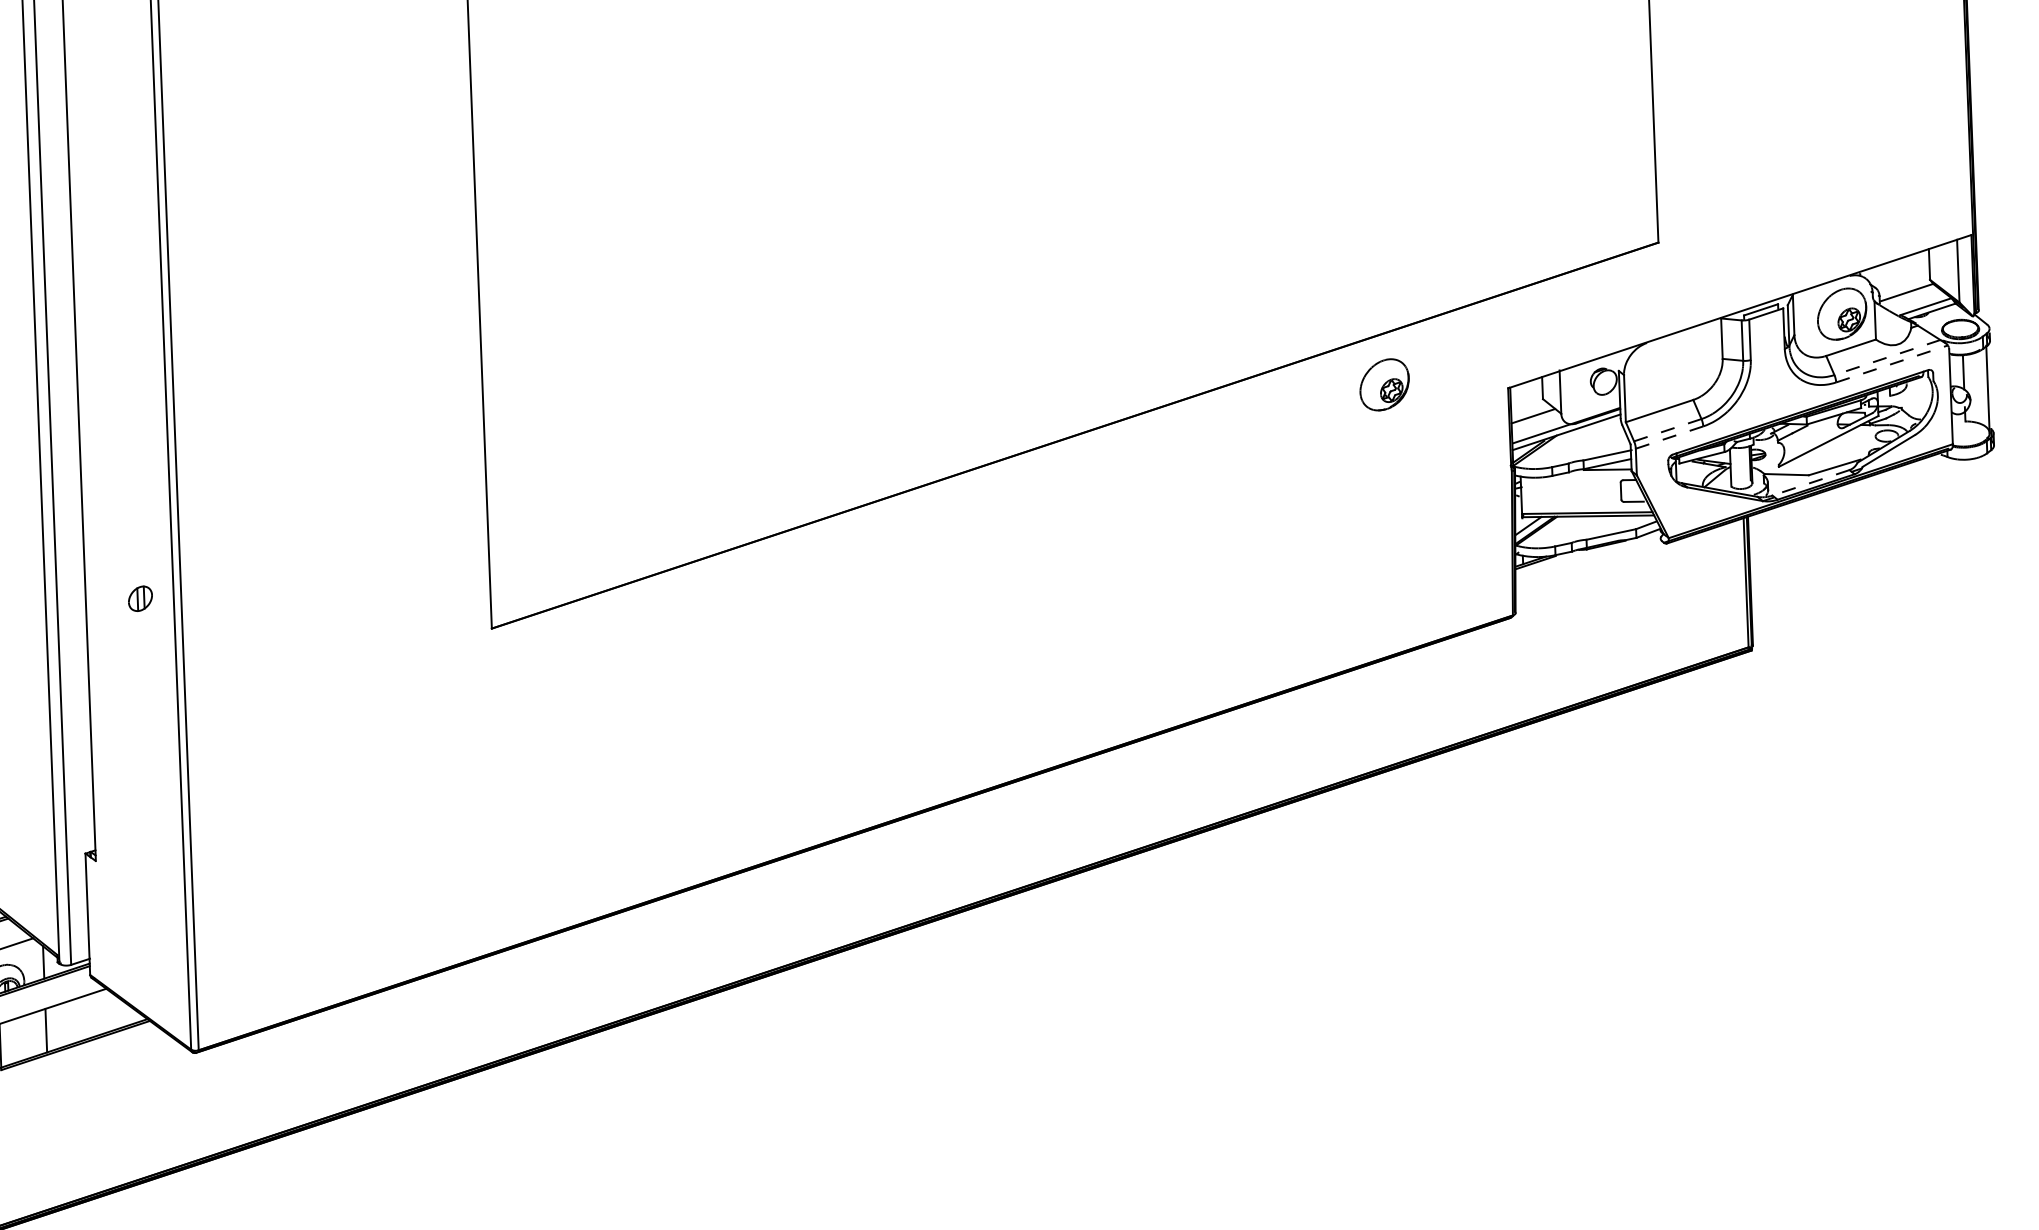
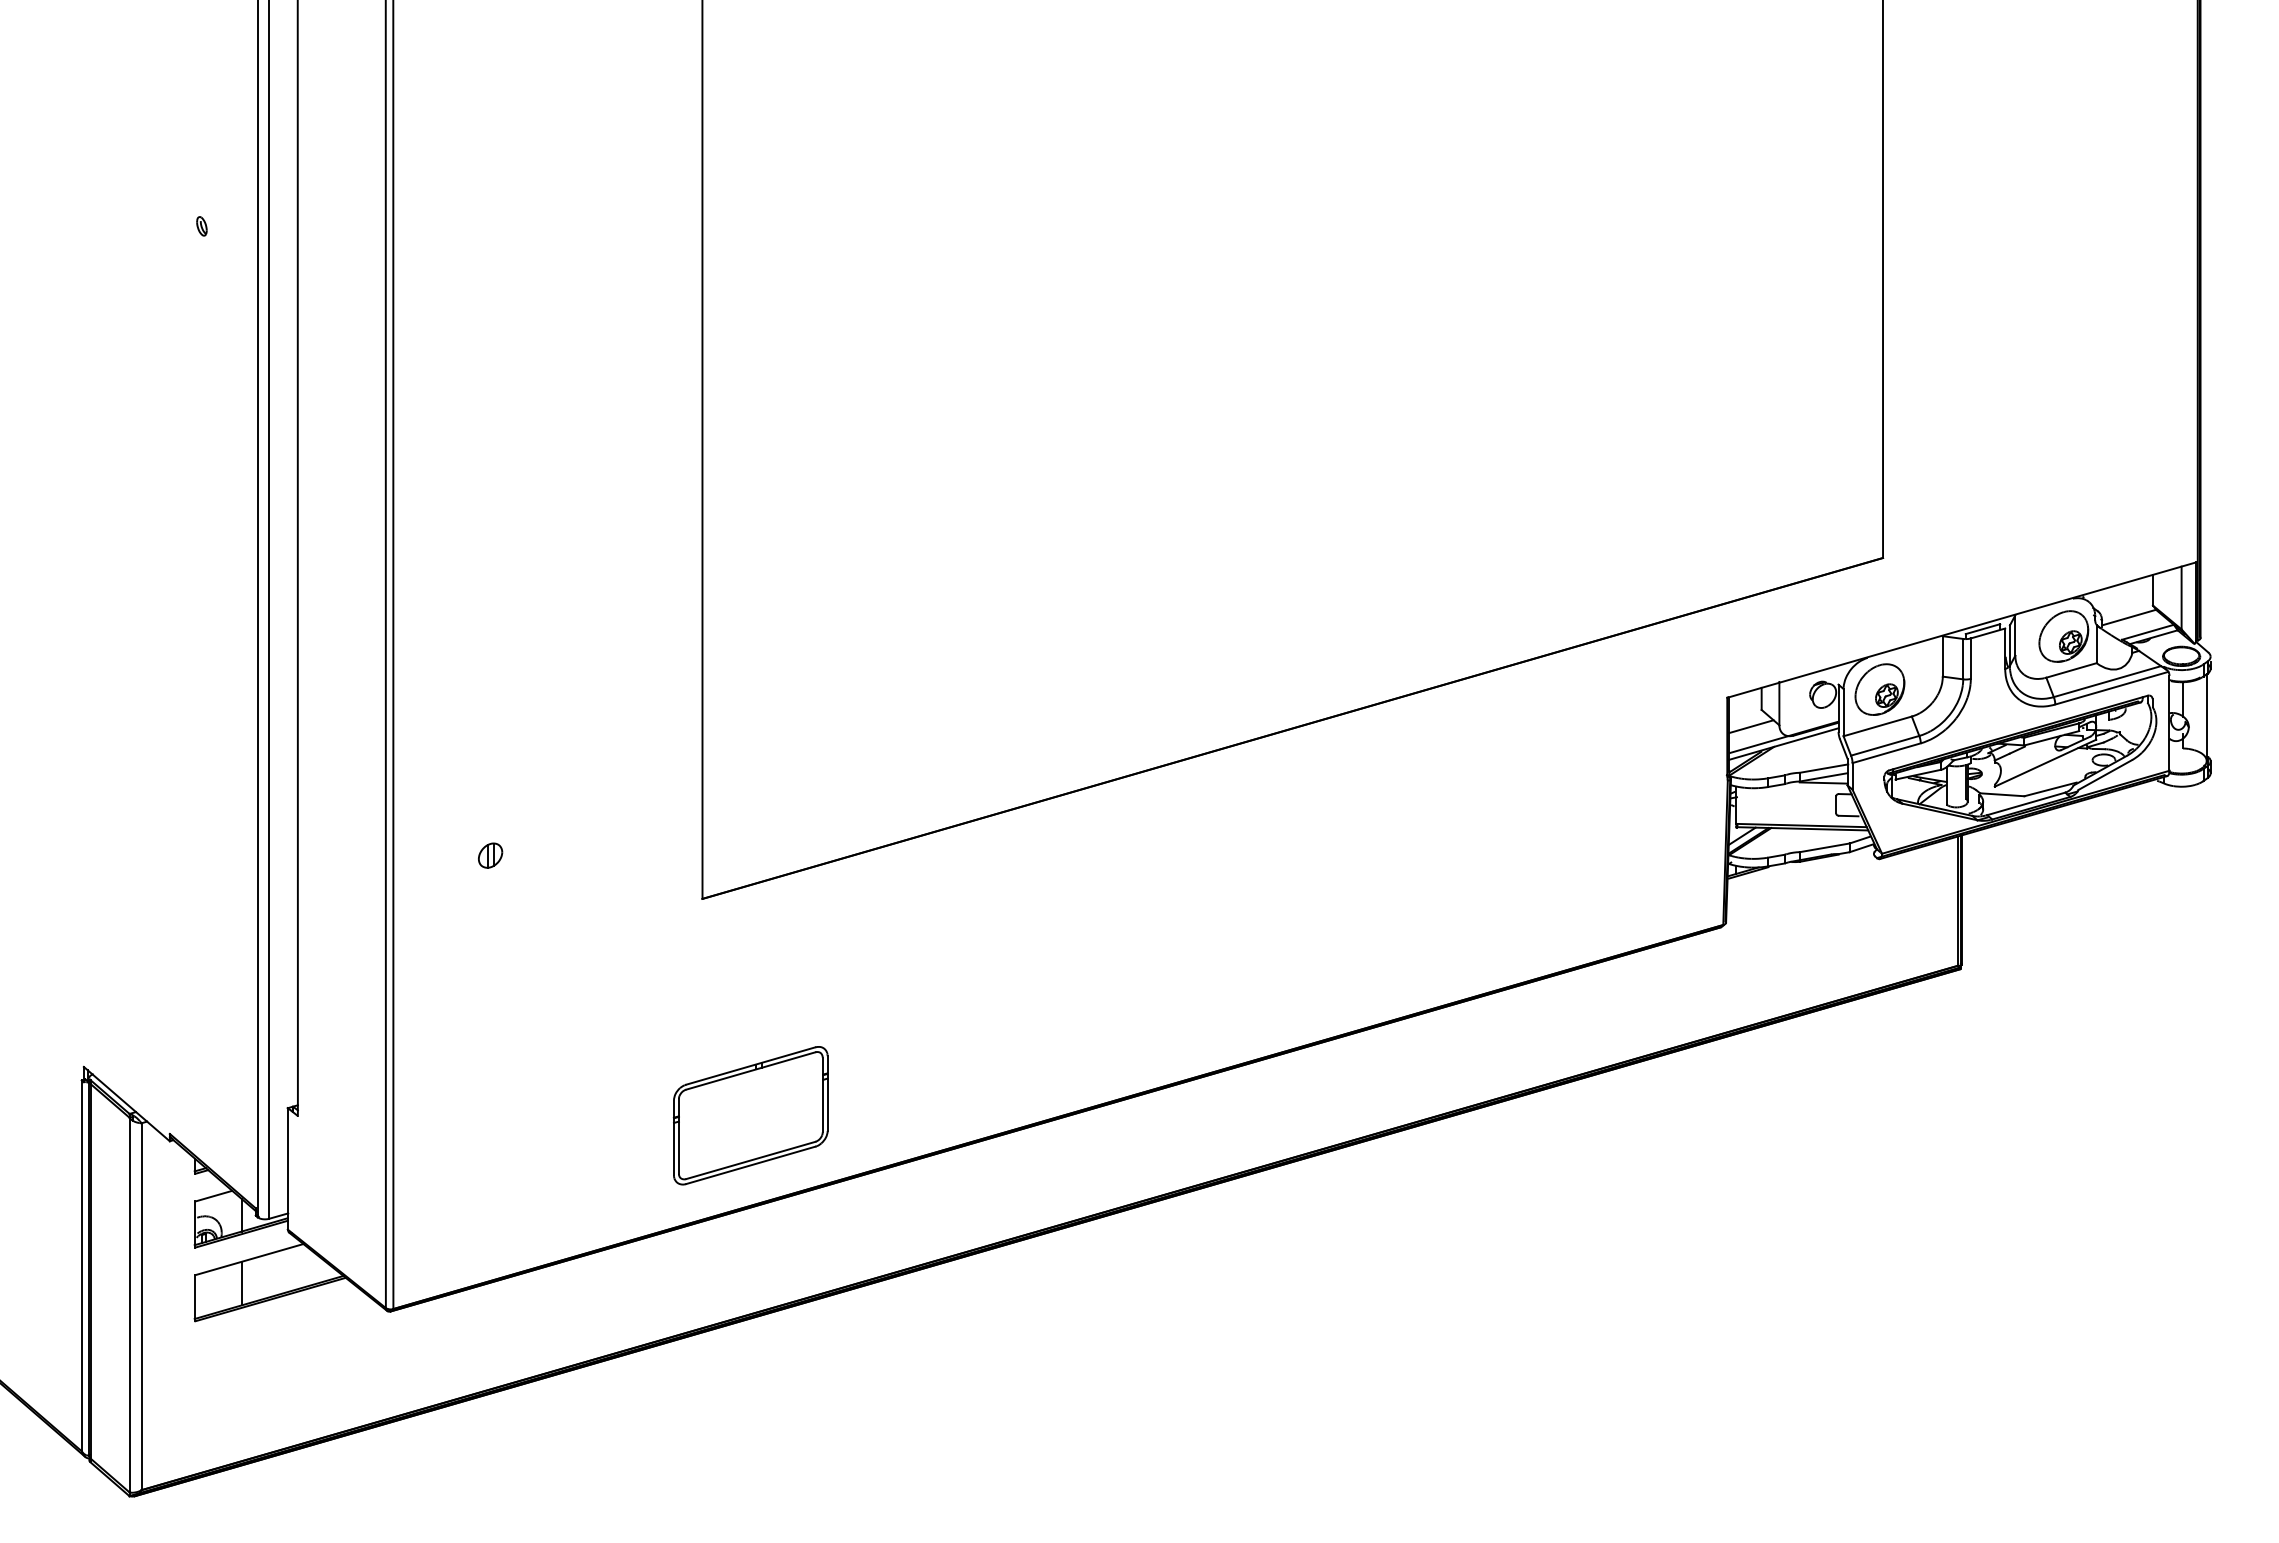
line: (1887, 357) -> (2107, 681), dashed -> solid
line: (1891, 364) -> (2111, 688), dashed -> solid
part: (1384, 384) -> (1879, 689), moved
line: (1668, 429) -> (1885, 745), dashed -> solid
line: (1669, 437) -> (1886, 753), dashed -> solid
line: (1811, 482) -> (2026, 803), dashed -> solid
part: (140, 598) -> (490, 855), moved
part: (548, 843) -> (750, 1115), added

